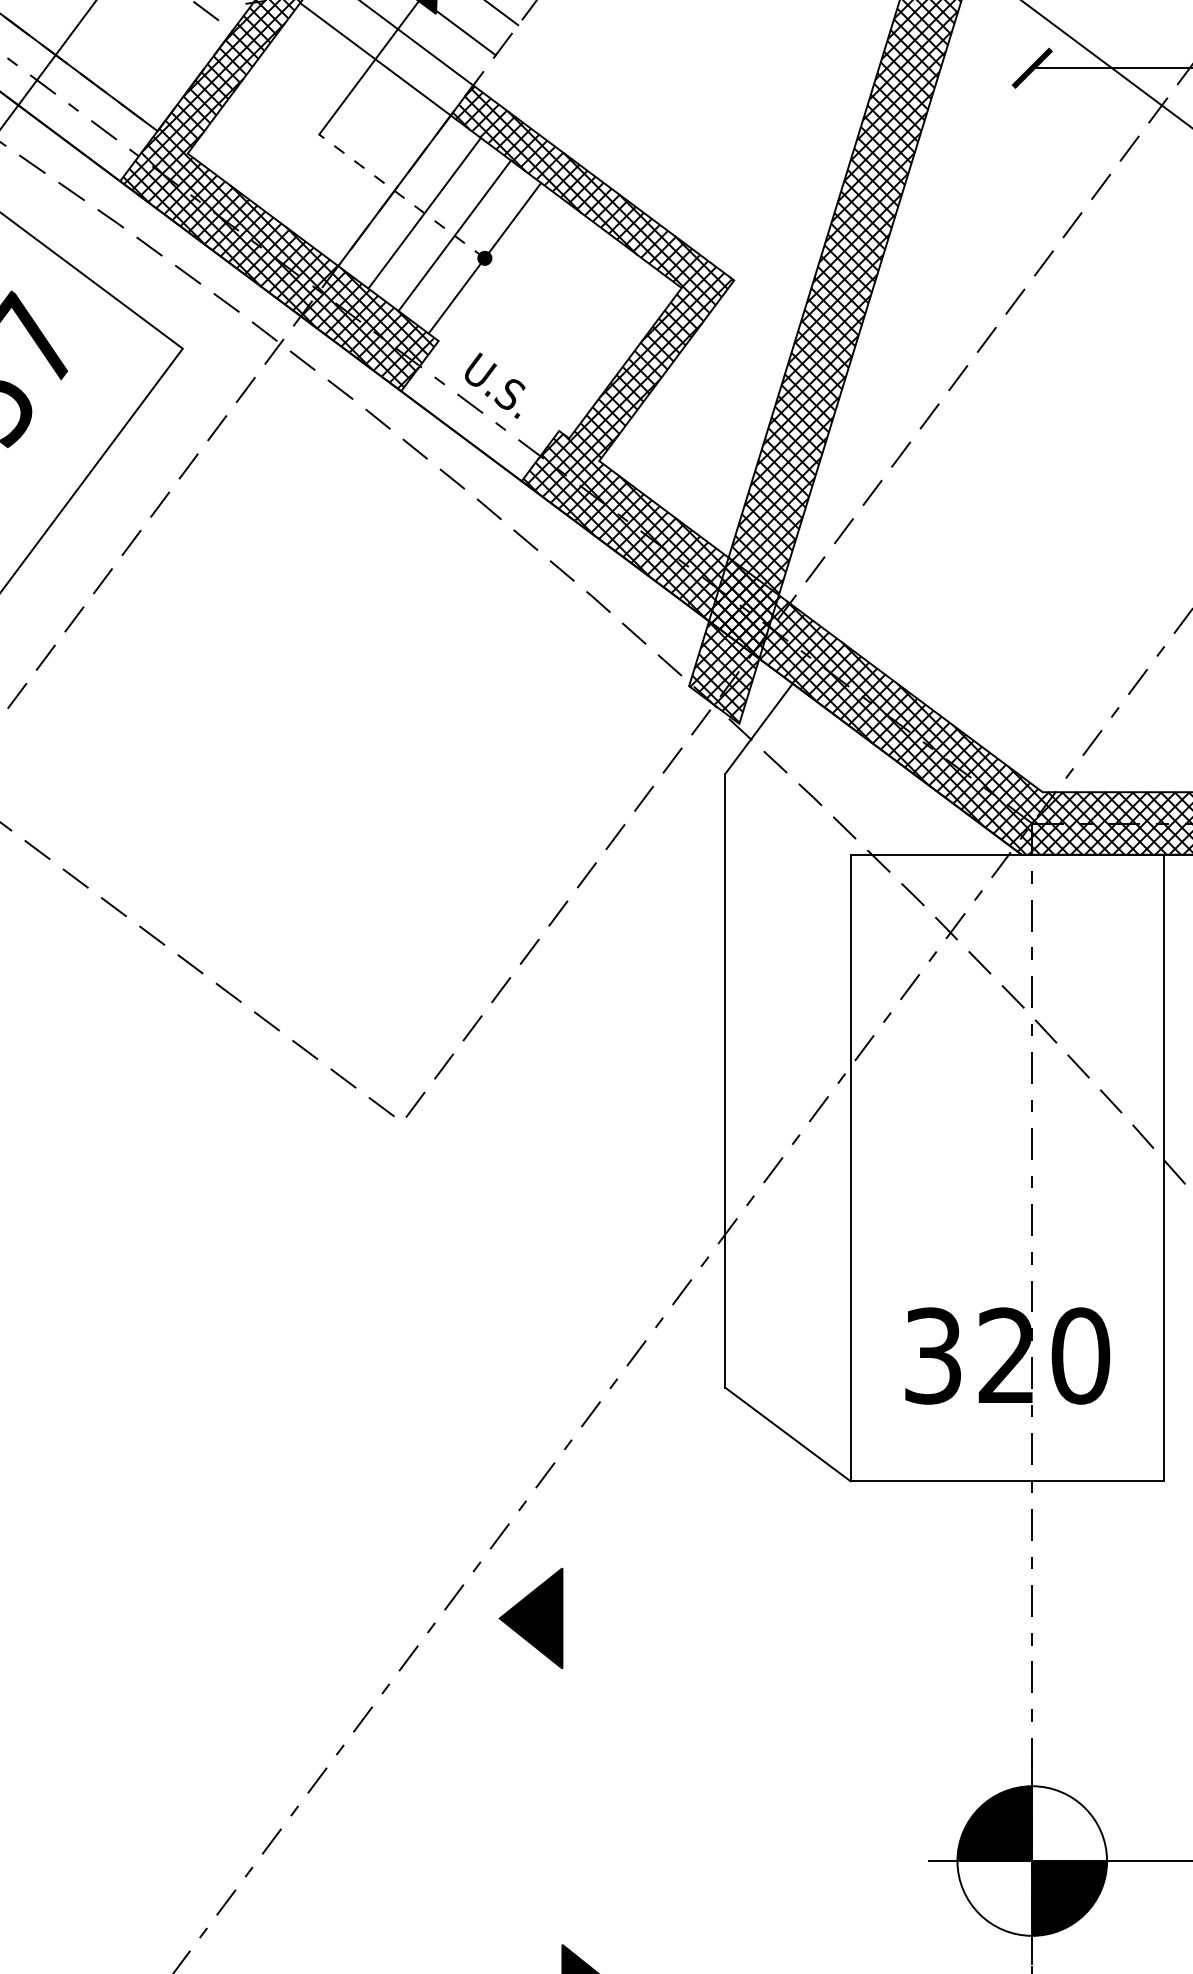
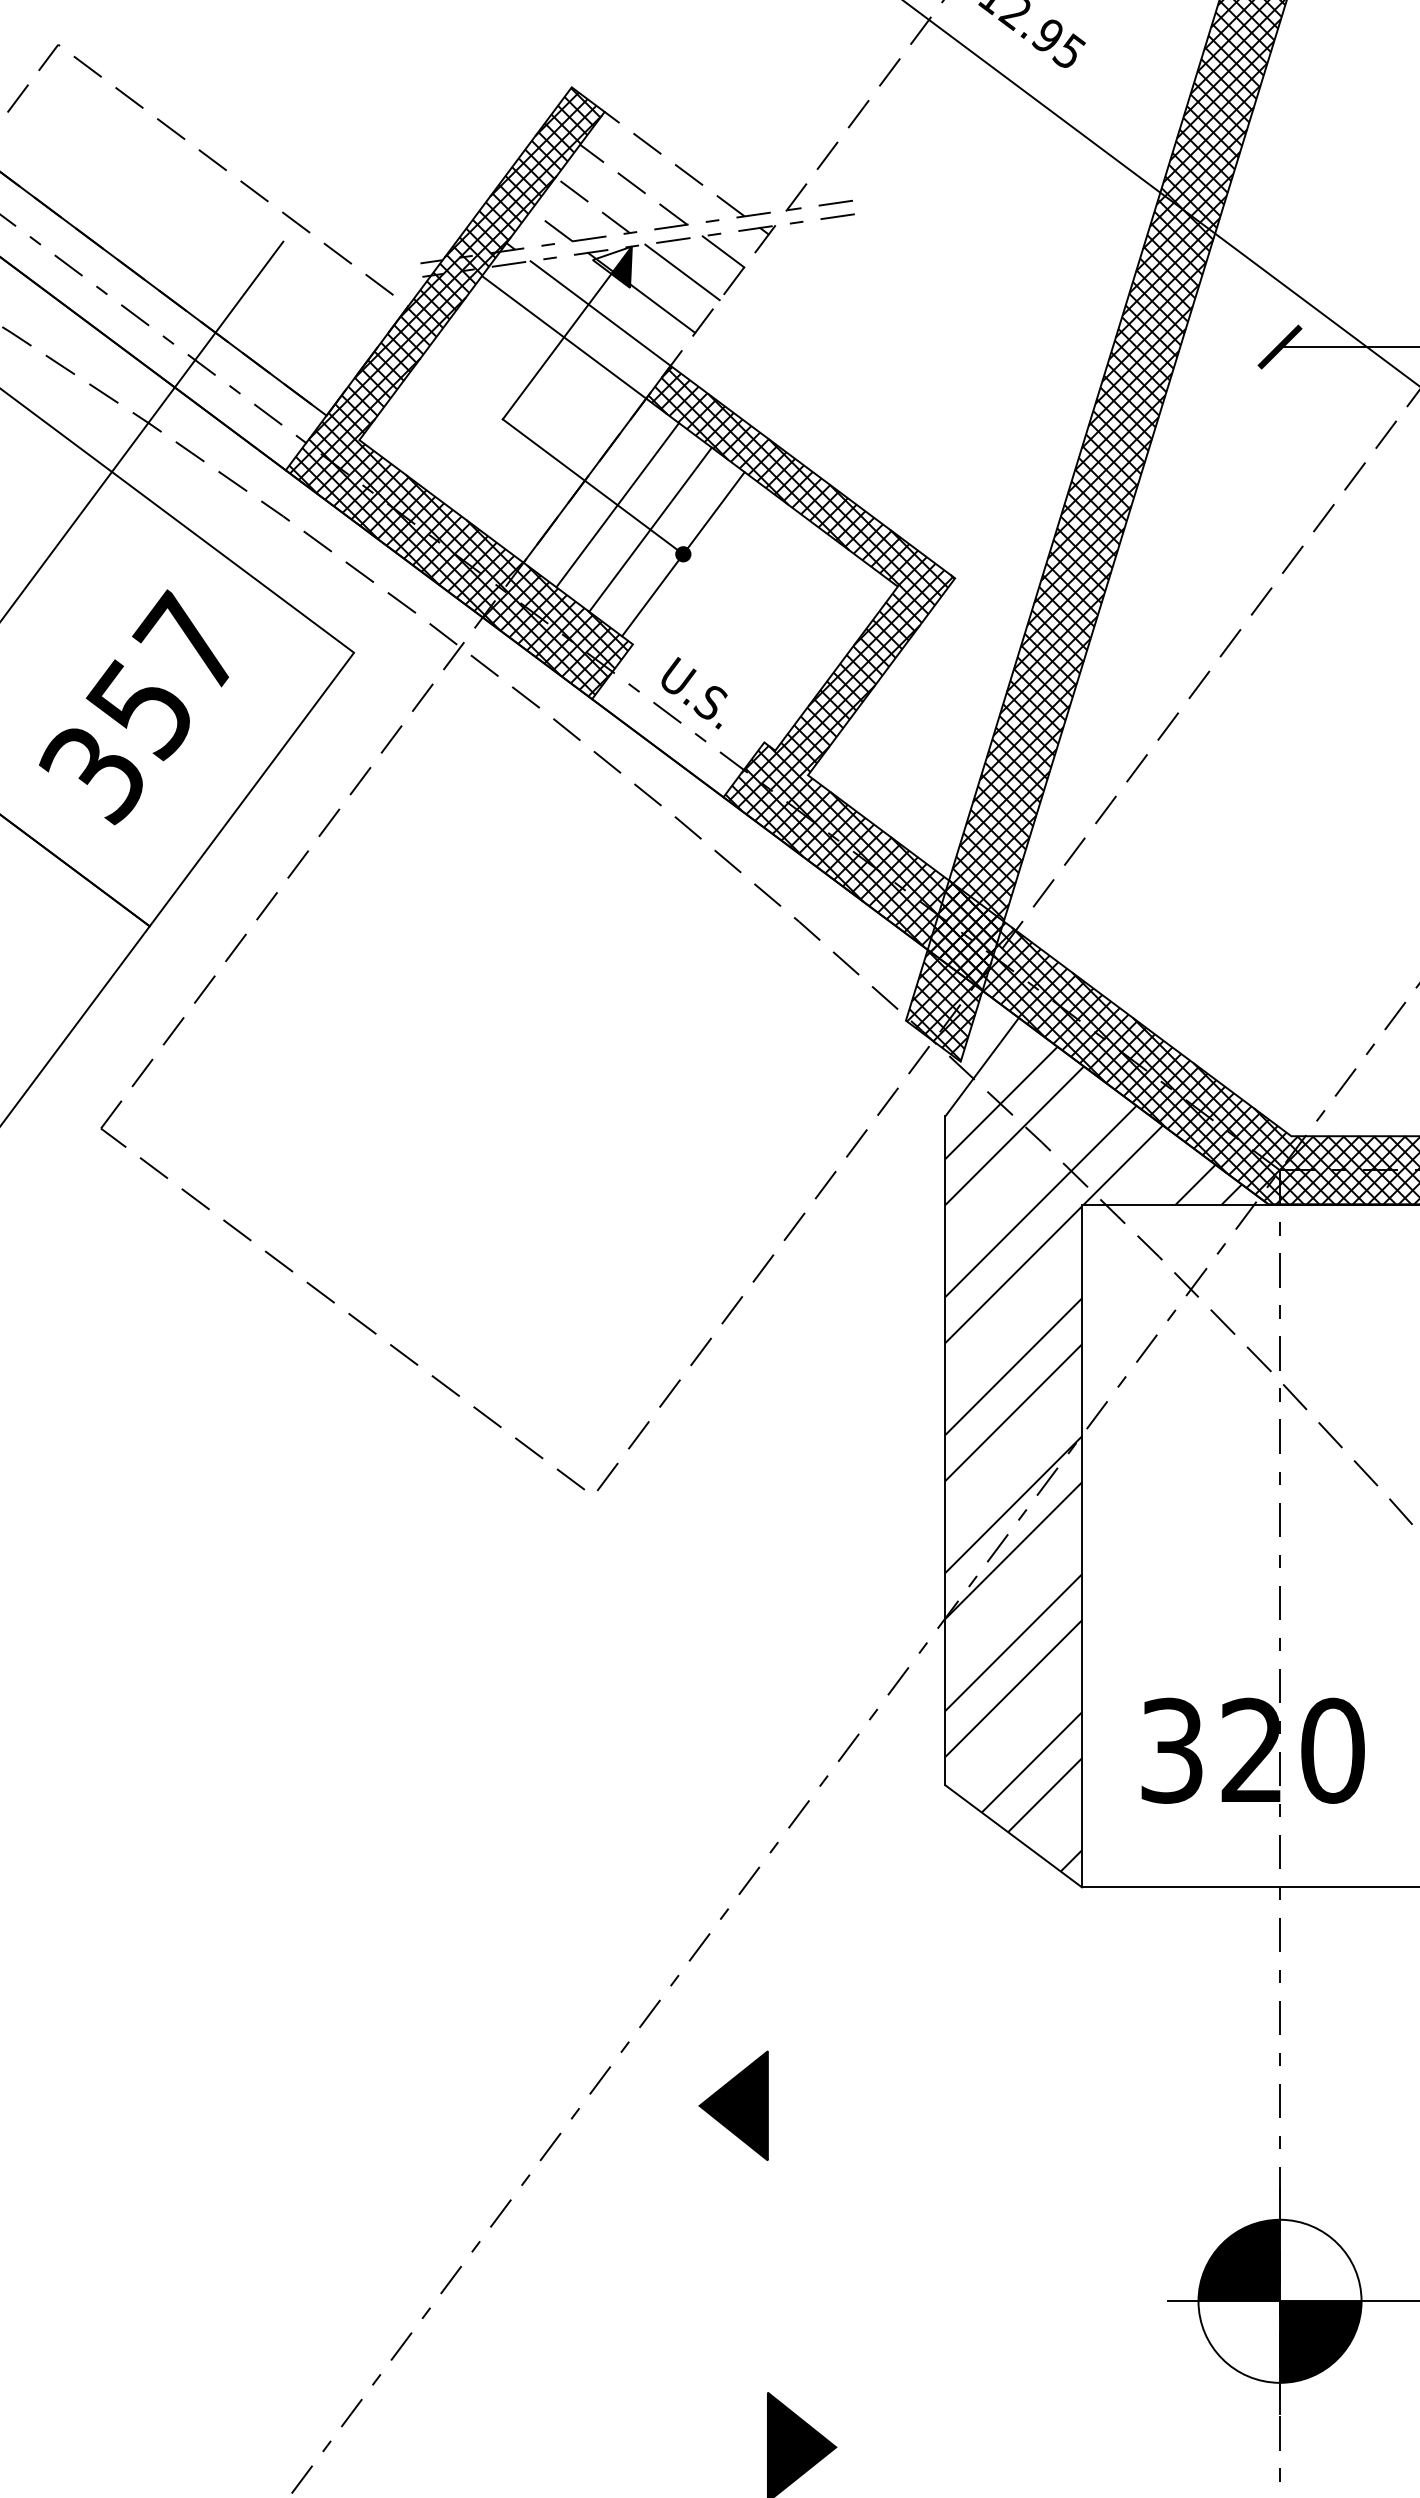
line: (402, 196) -> (593, 486), dashed -> solid
hatch: (861, 1087) -> (1093, 1458), added
part: (530, 1618) -> (733, 2105), moved

